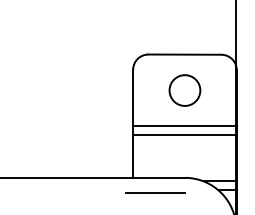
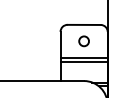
circle: (183, 91) -> (83, 41), size x0.7
line: (154, 194) -> (70, 88), removed

